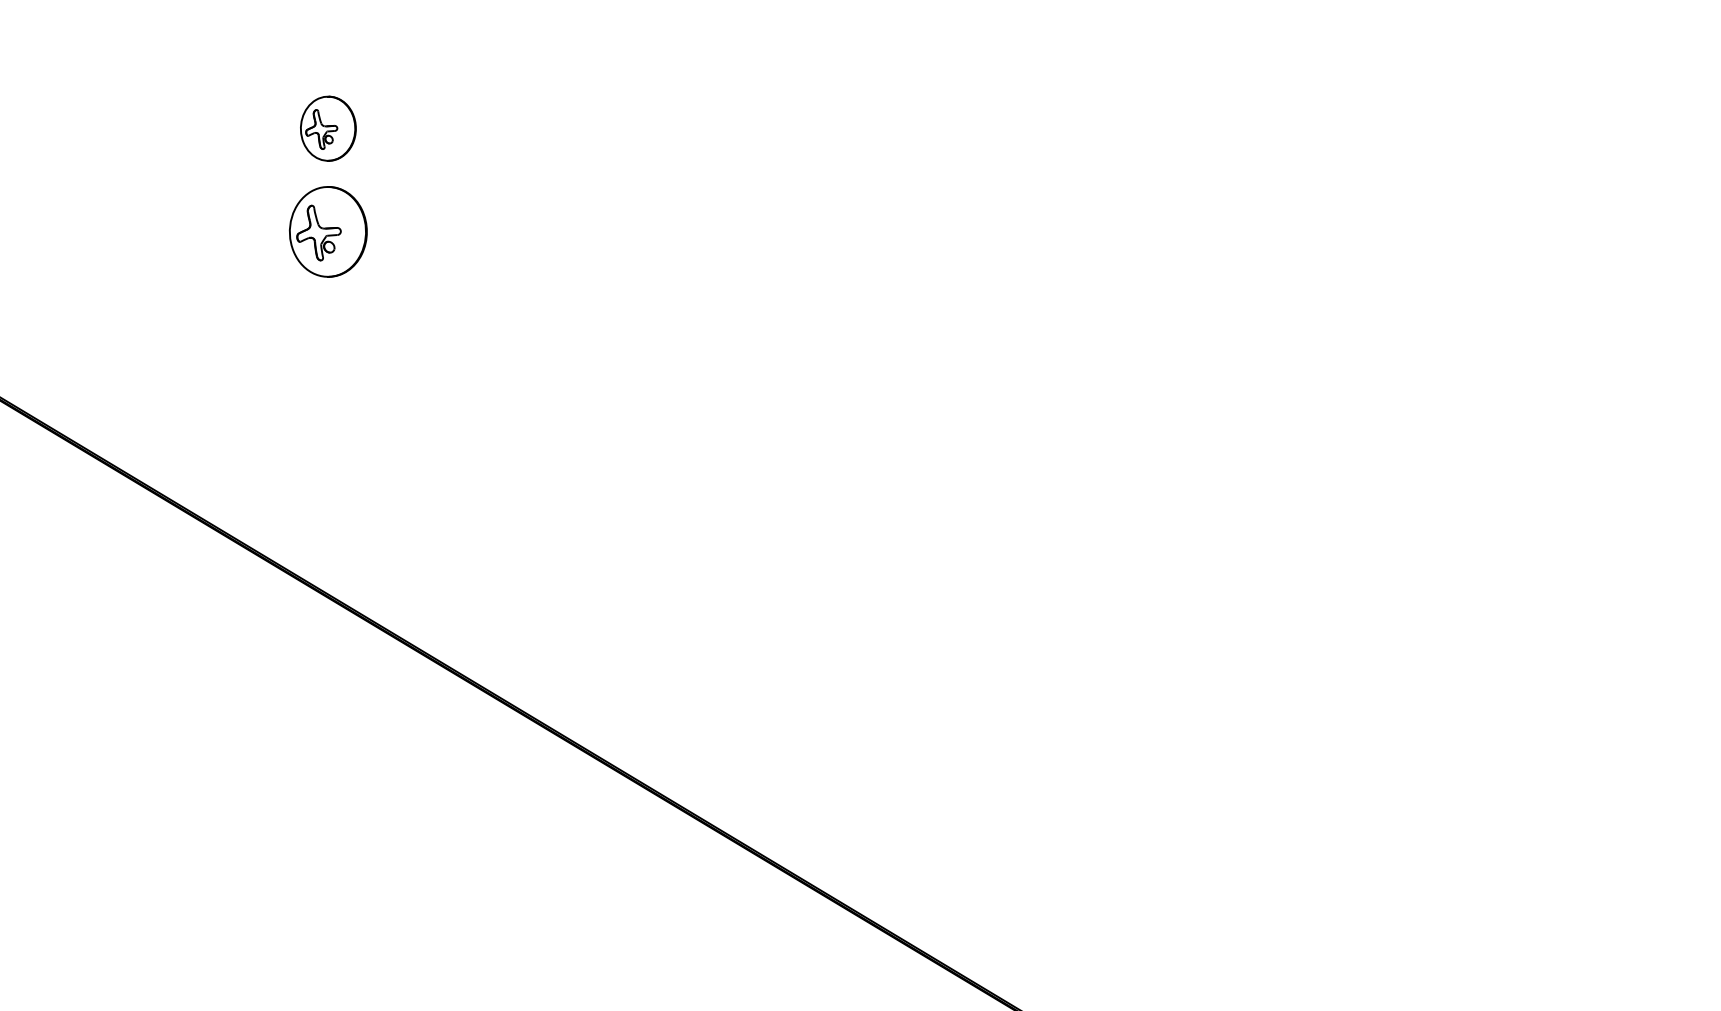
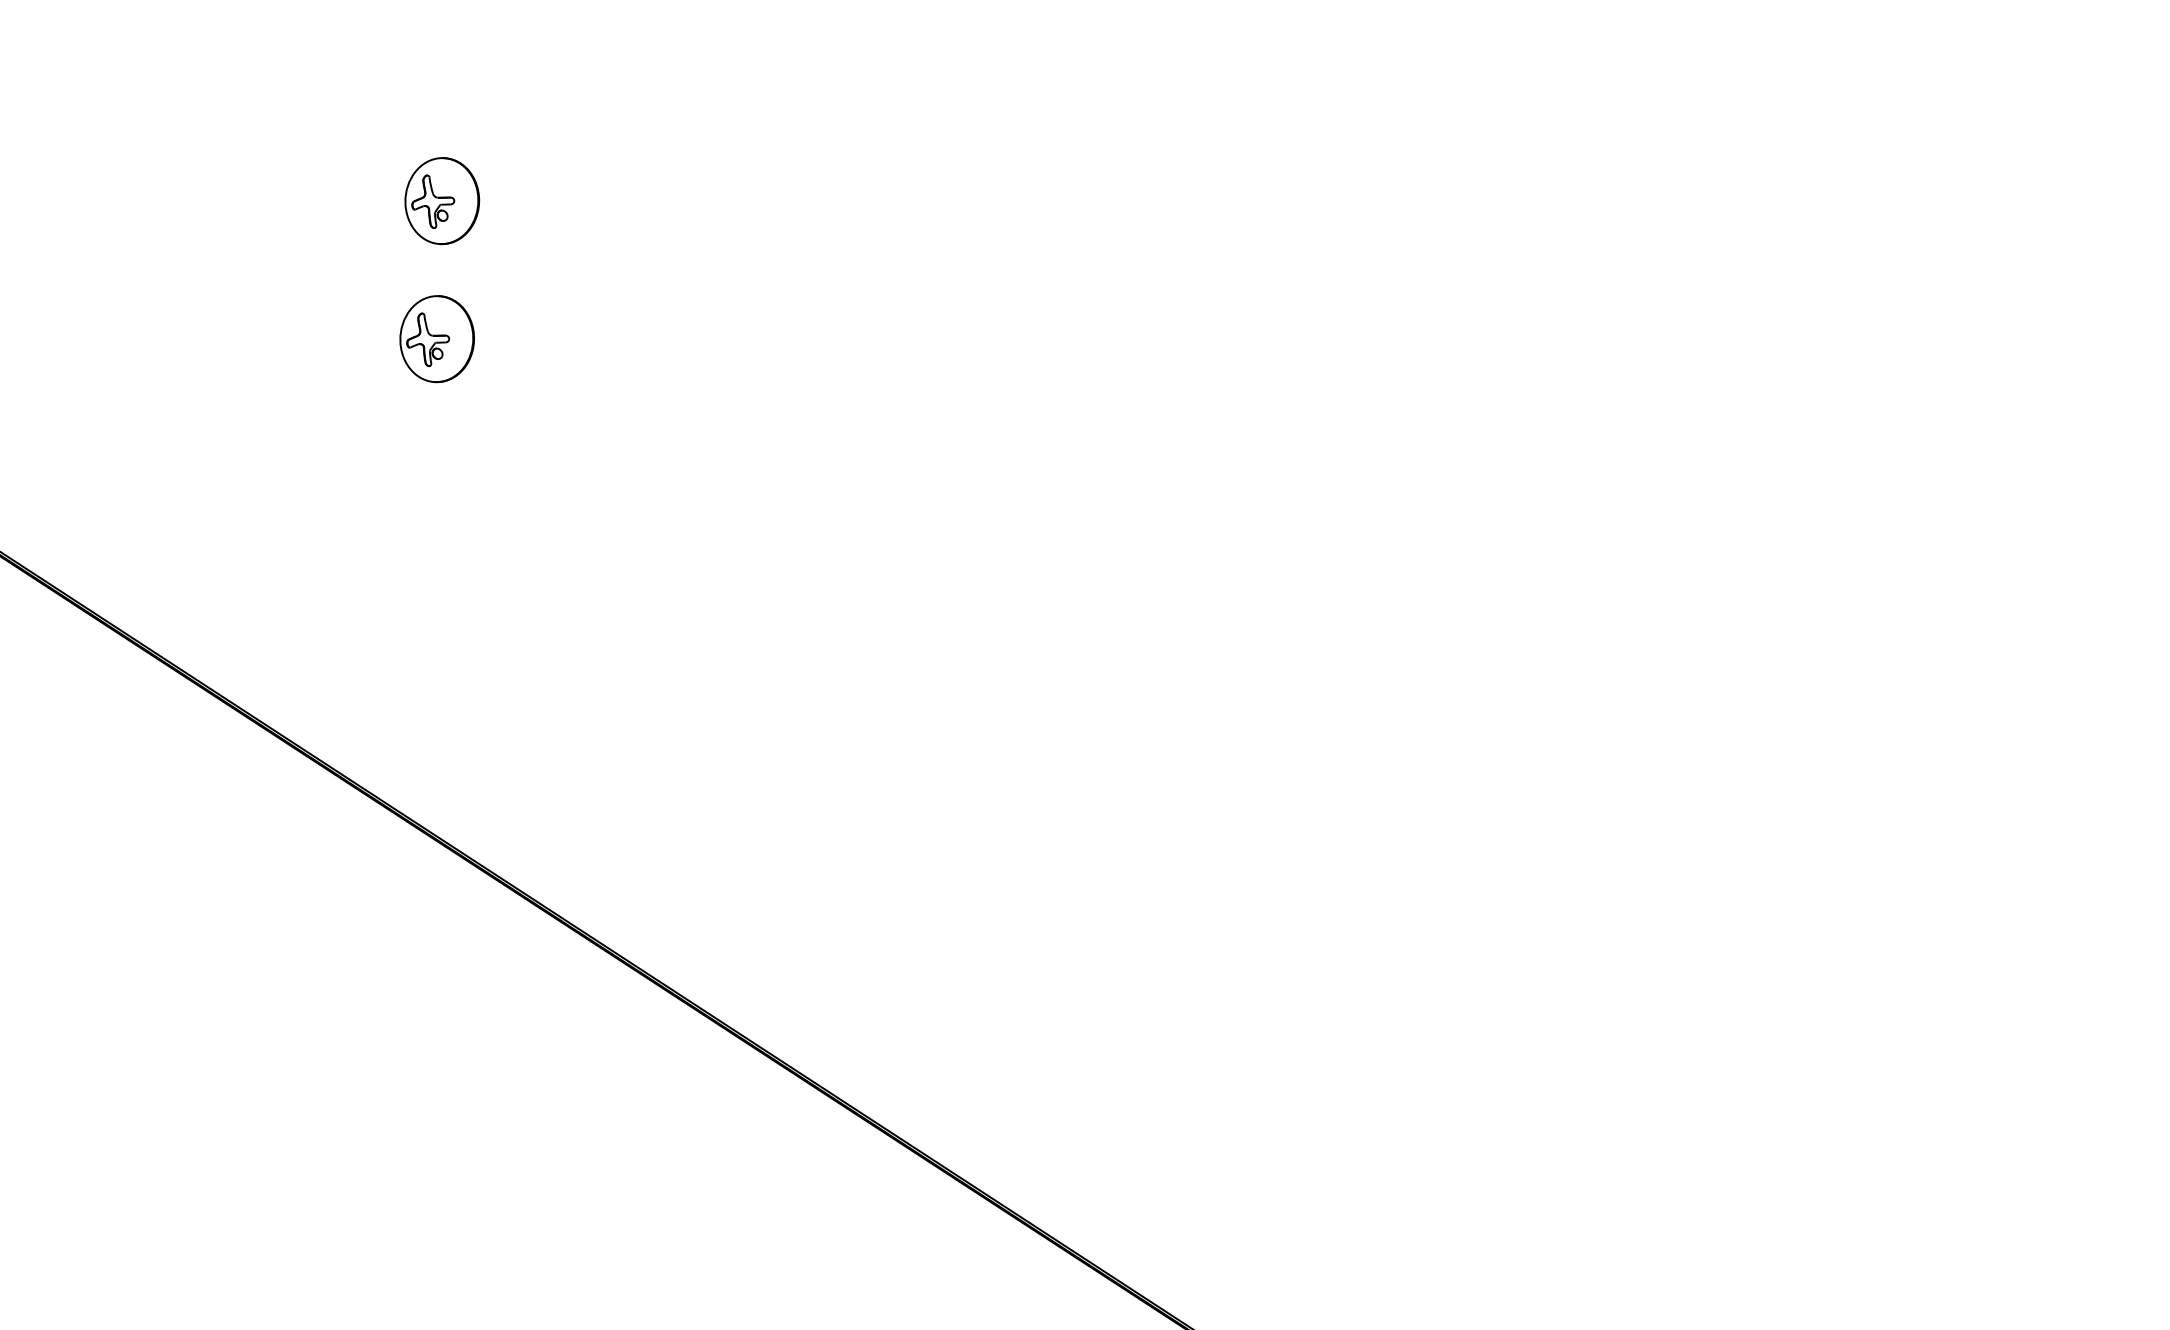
part: (328, 231) -> (437, 338), size x0.71

